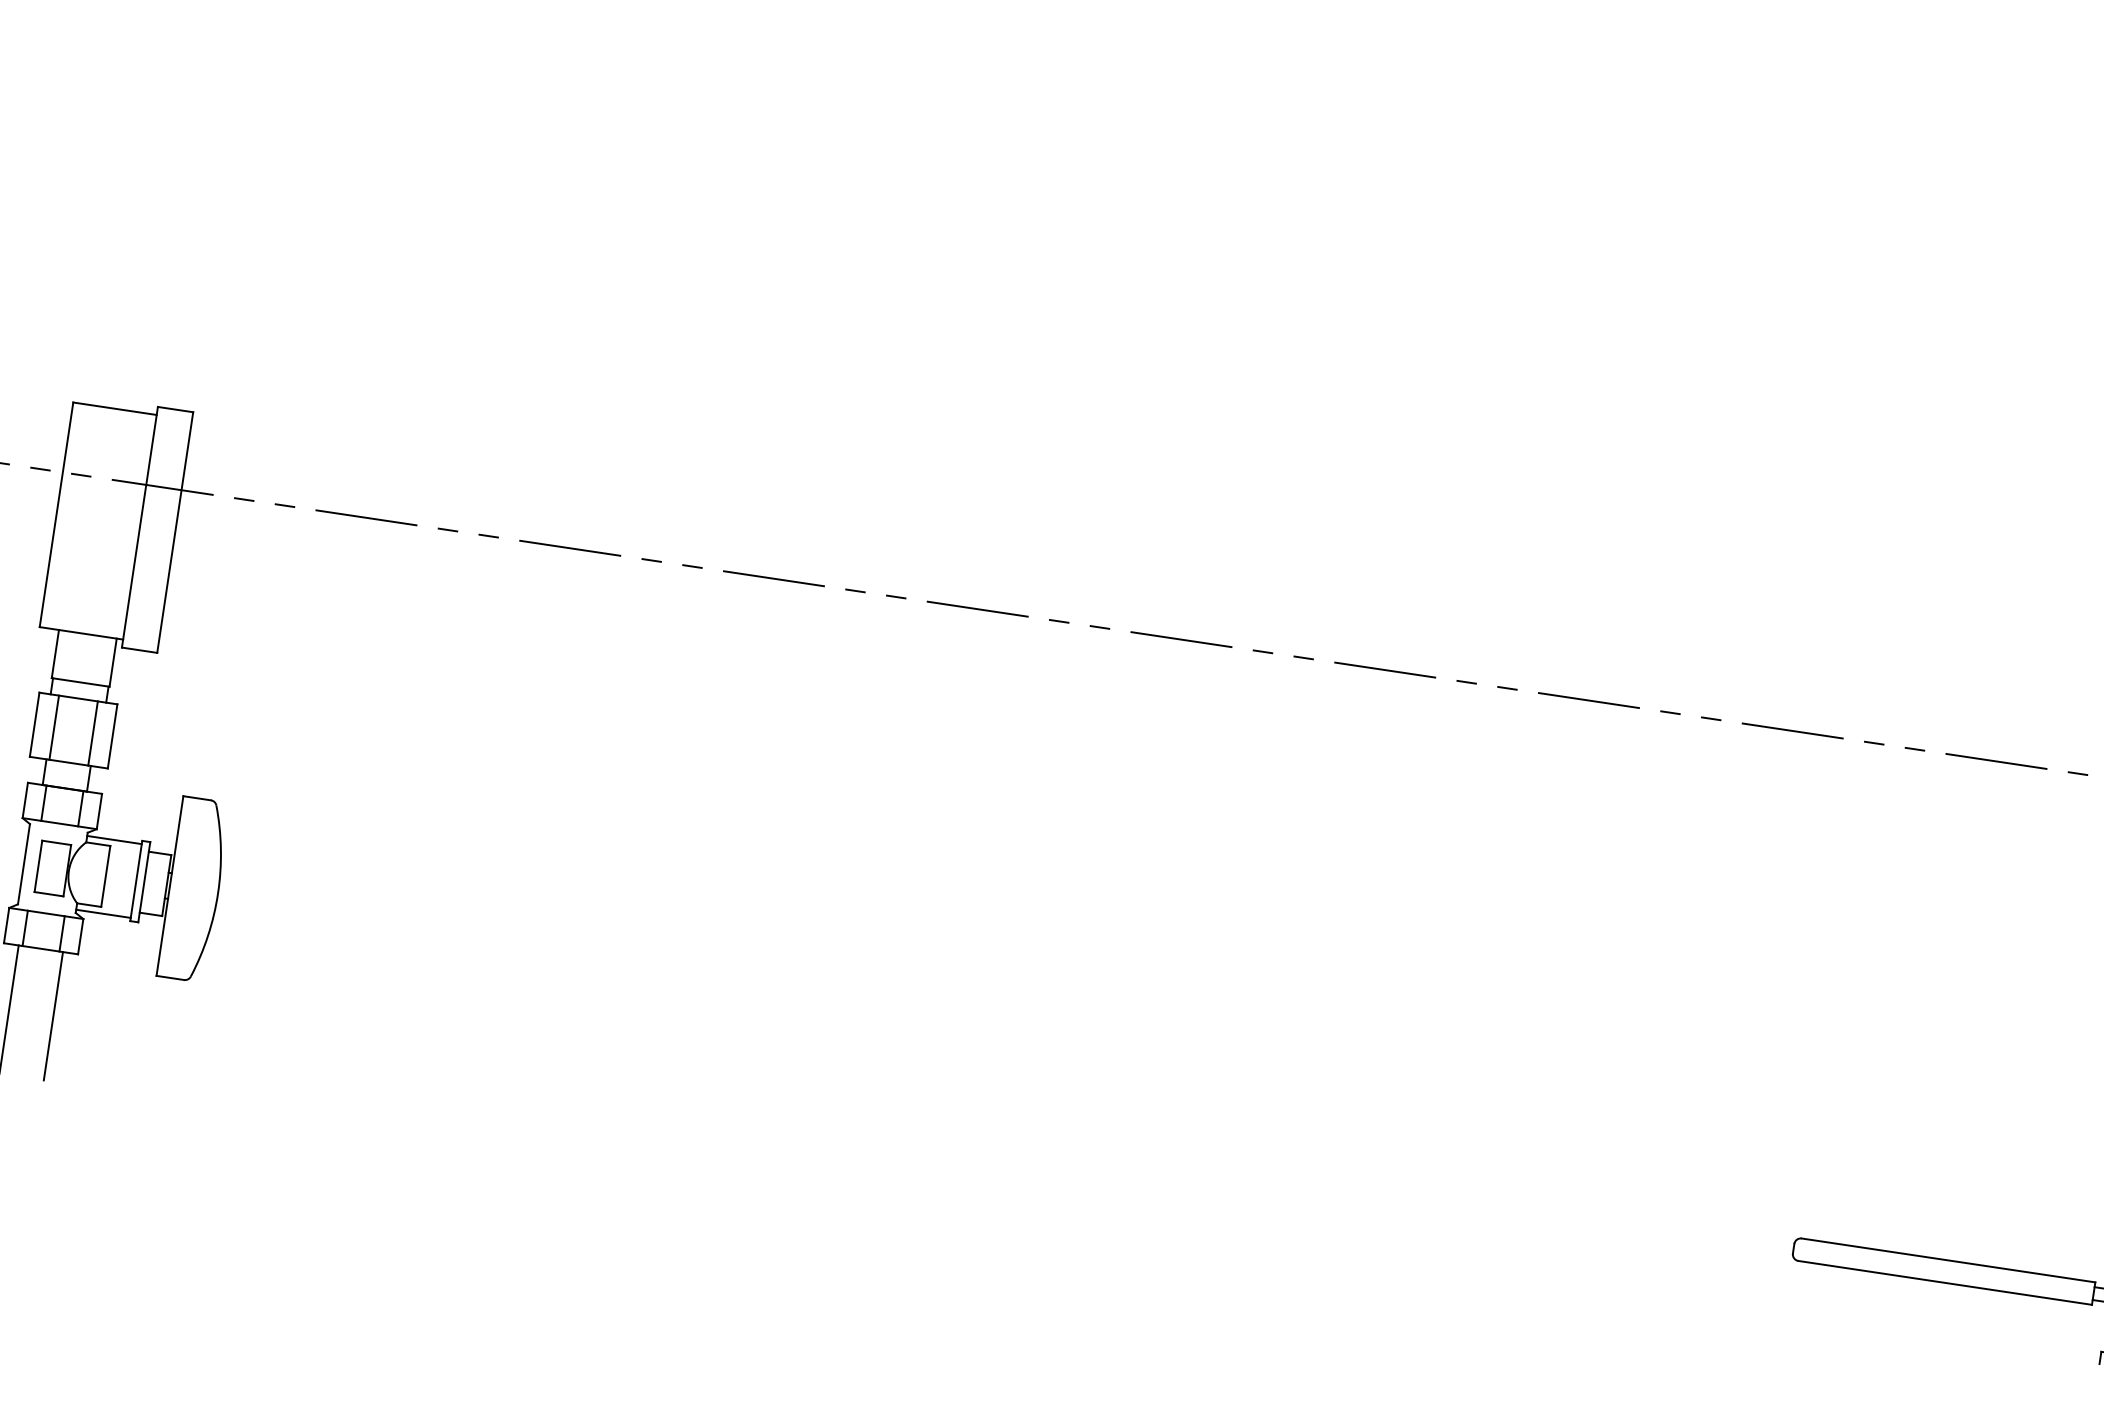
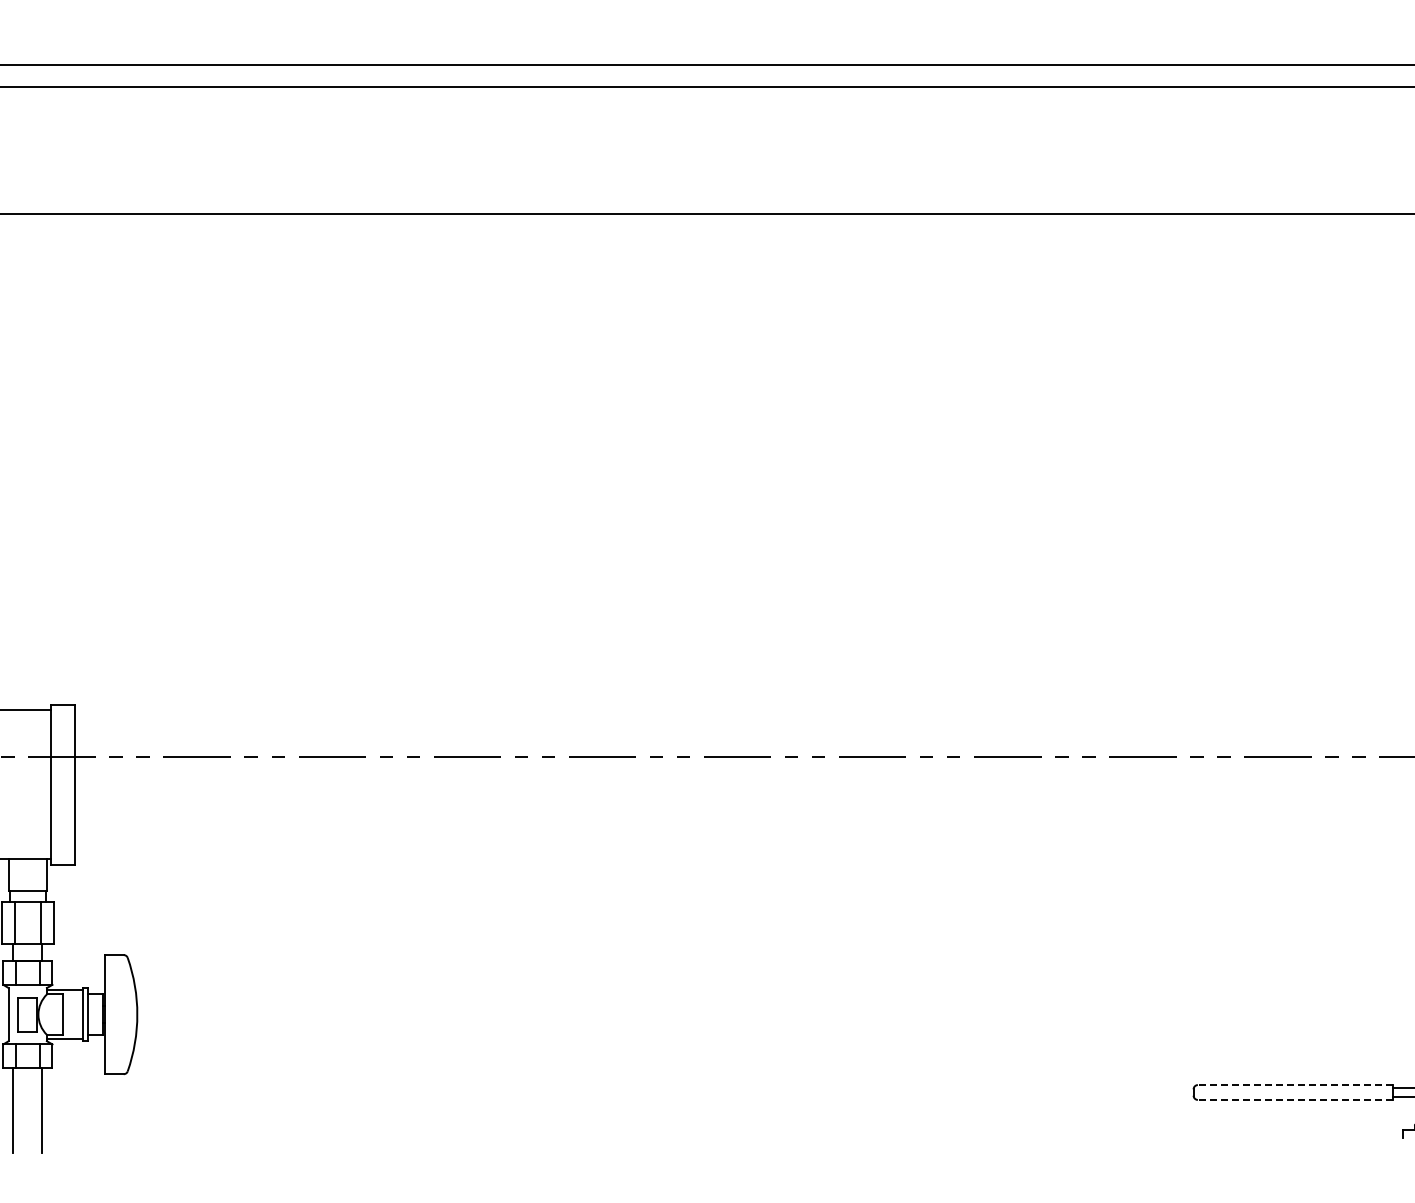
line: (1947, 1260) -> (1294, 1085), solid -> dashed
line: (1944, 1282) -> (1294, 1099), solid -> dashed

